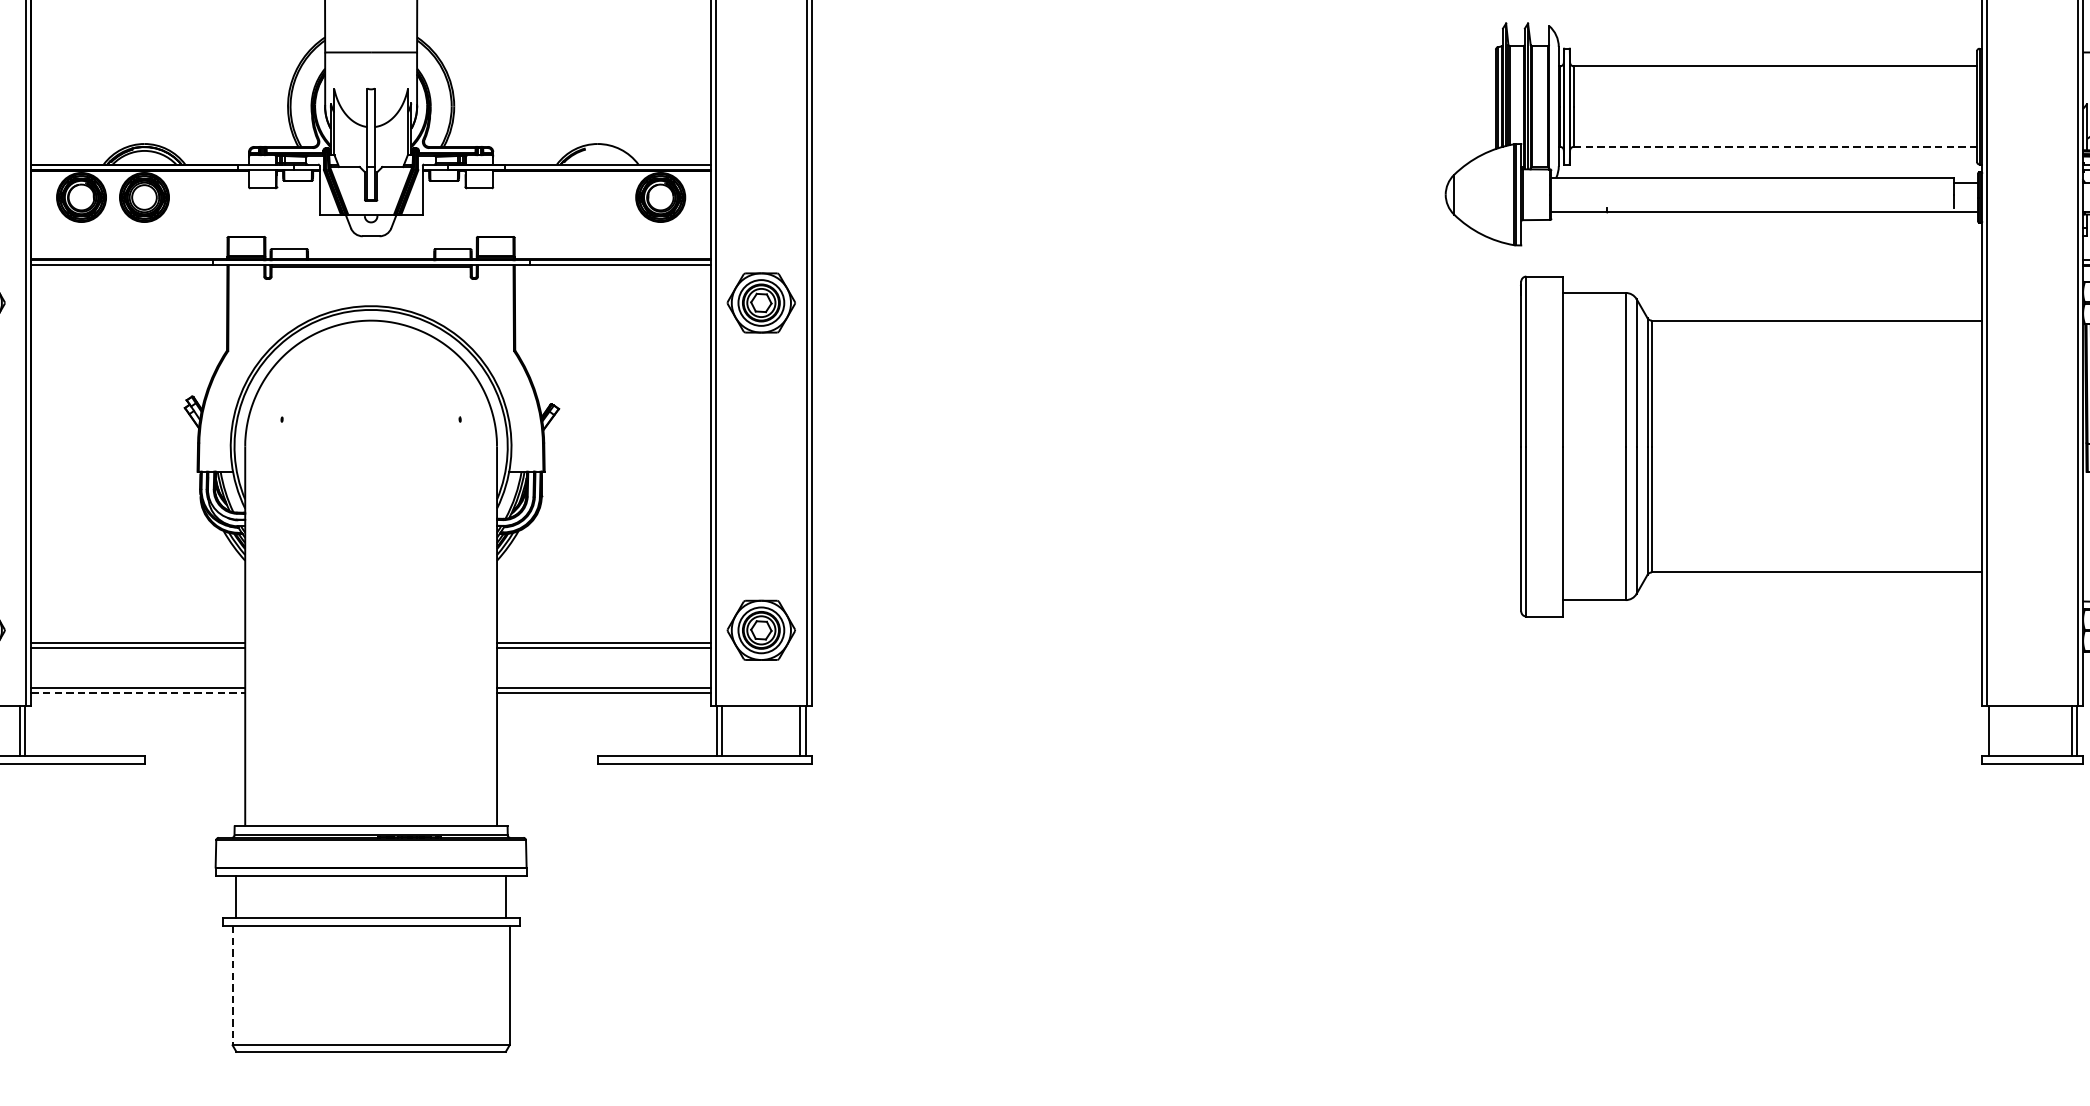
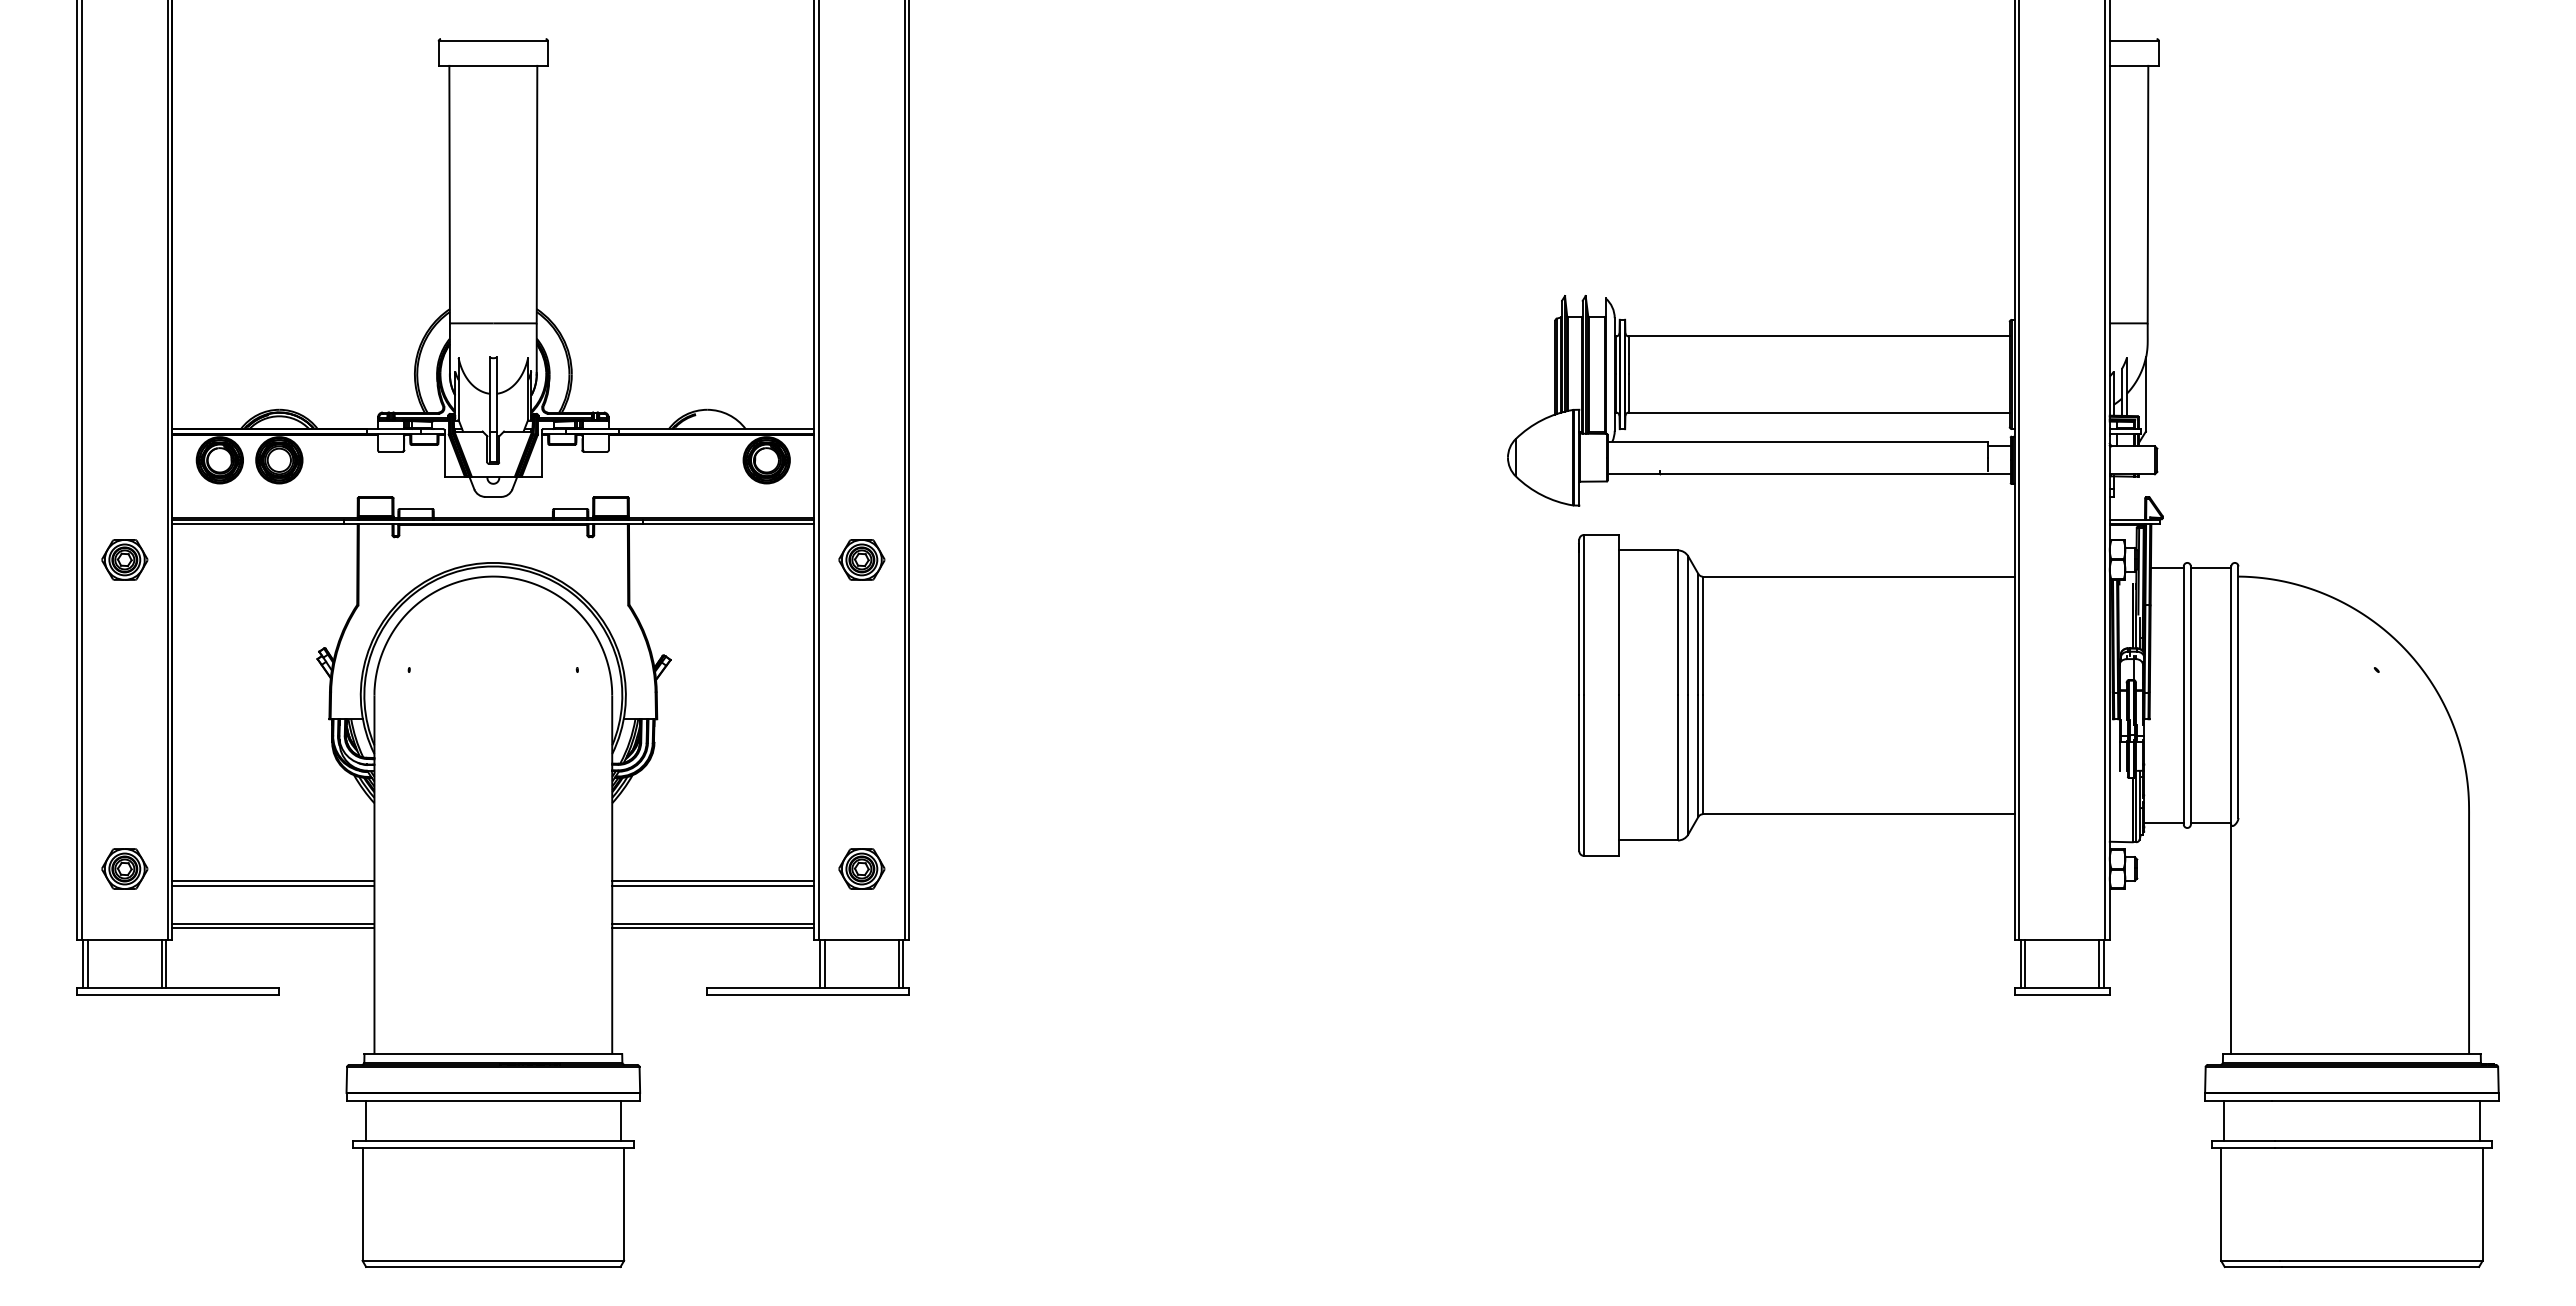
line: (1775, 146) -> (1819, 412), dashed -> solid
part: (761, 302) -> (861, 559), size x0.71
part: (761, 629) -> (861, 868), size x0.71
line: (138, 693) -> (273, 928), dashed -> solid
line: (1993, 730) -> (2025, 963), added
line: (232, 985) -> (362, 1204), dashed -> solid

